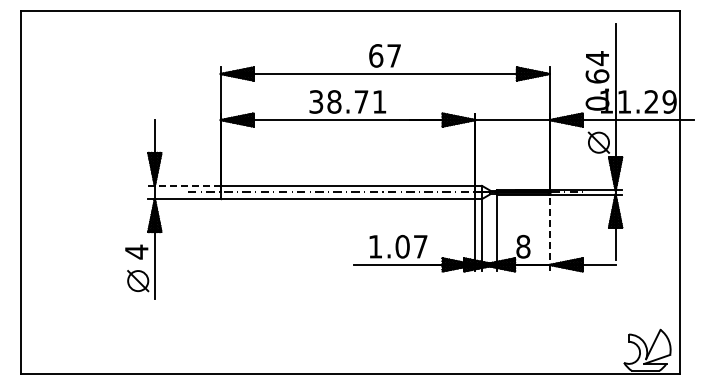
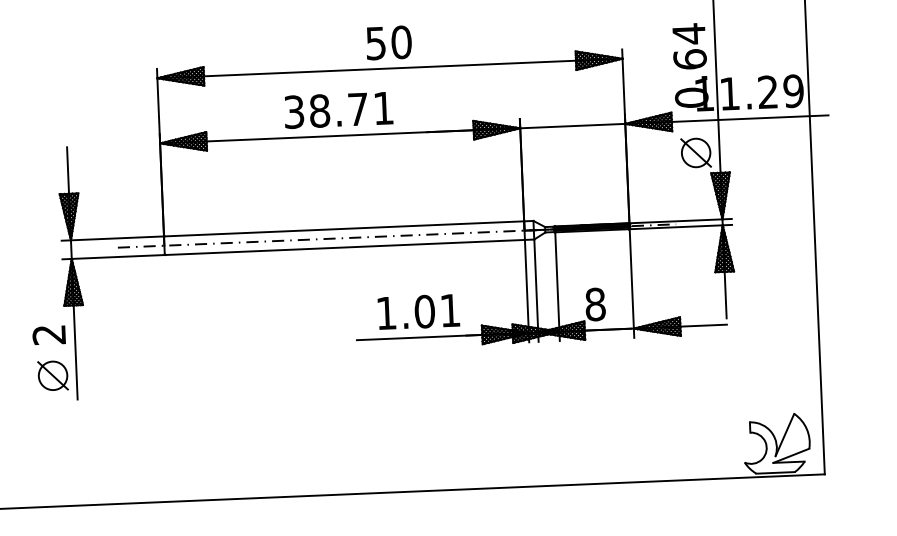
text: (385, 55) -> (389, 42), 67 -> 50
line: (184, 185) -> (112, 237), dashed -> solid
line: (549, 232) -> (631, 282), dashed -> solid
text: (420, 246) -> (450, 310), 1.07 -> 1.01
text: (136, 251) -> (48, 334), 4 -> 2

